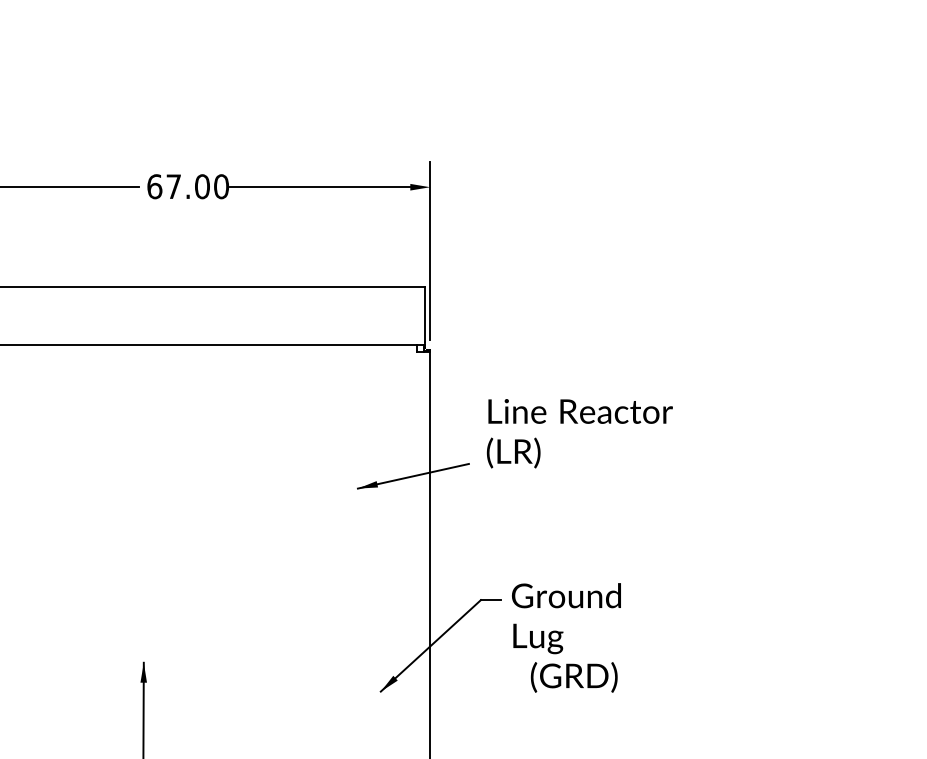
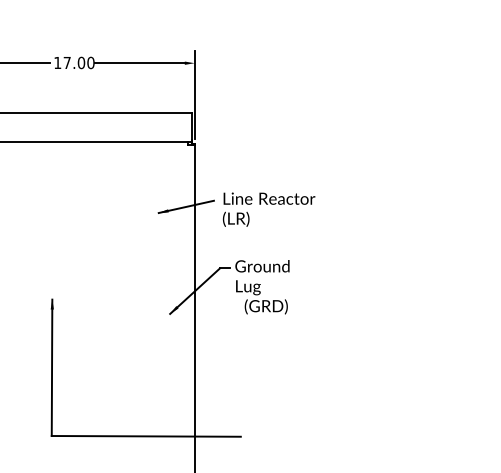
text: (154, 185) -> (57, 62), 67.00 -> 17.00
text: (580, 433) -> (269, 209), moved

